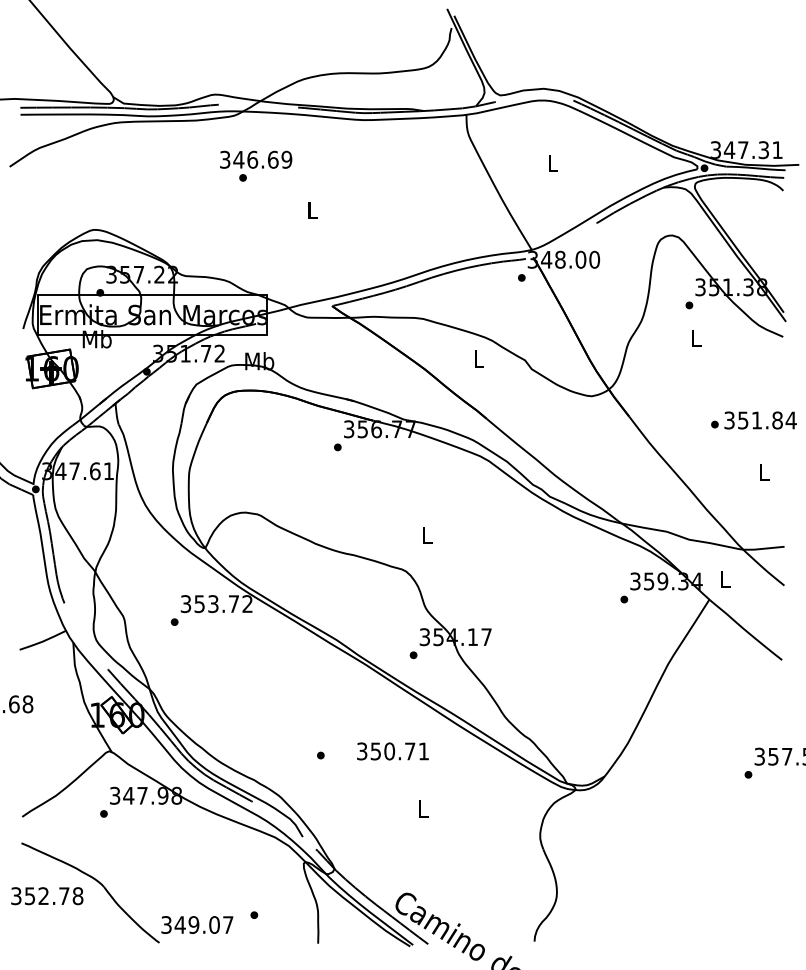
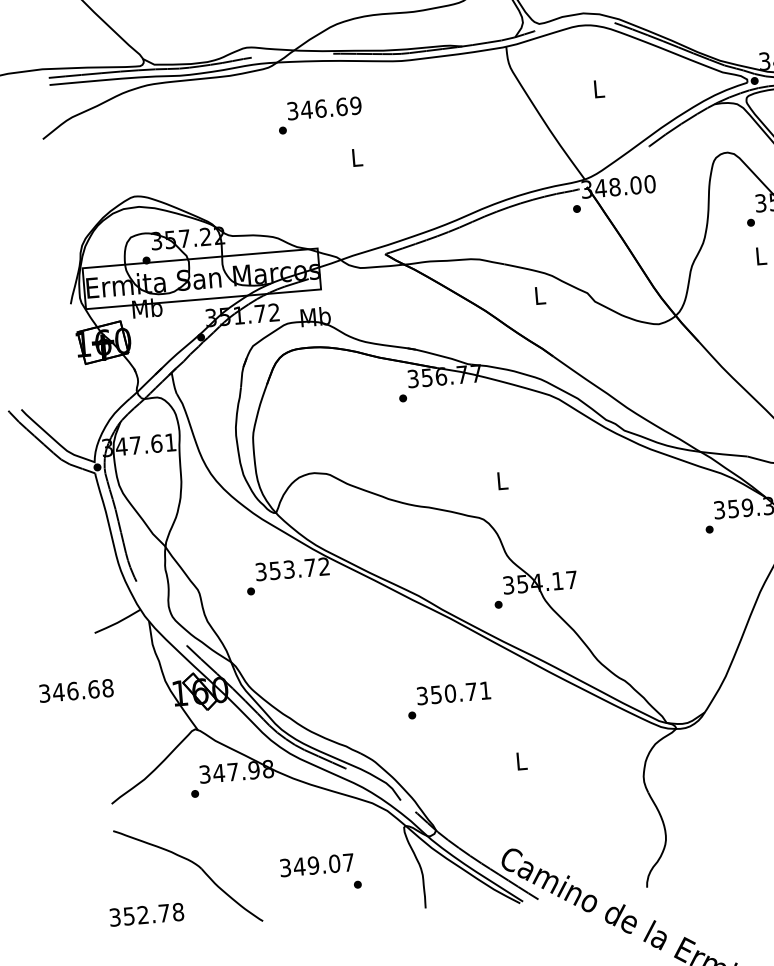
text: (256, 159) -> (324, 108), moved
text: (392, 751) -> (453, 693), moved
text: (47, 896) -> (147, 915), moved
text: (197, 924) -> (317, 864), moved

